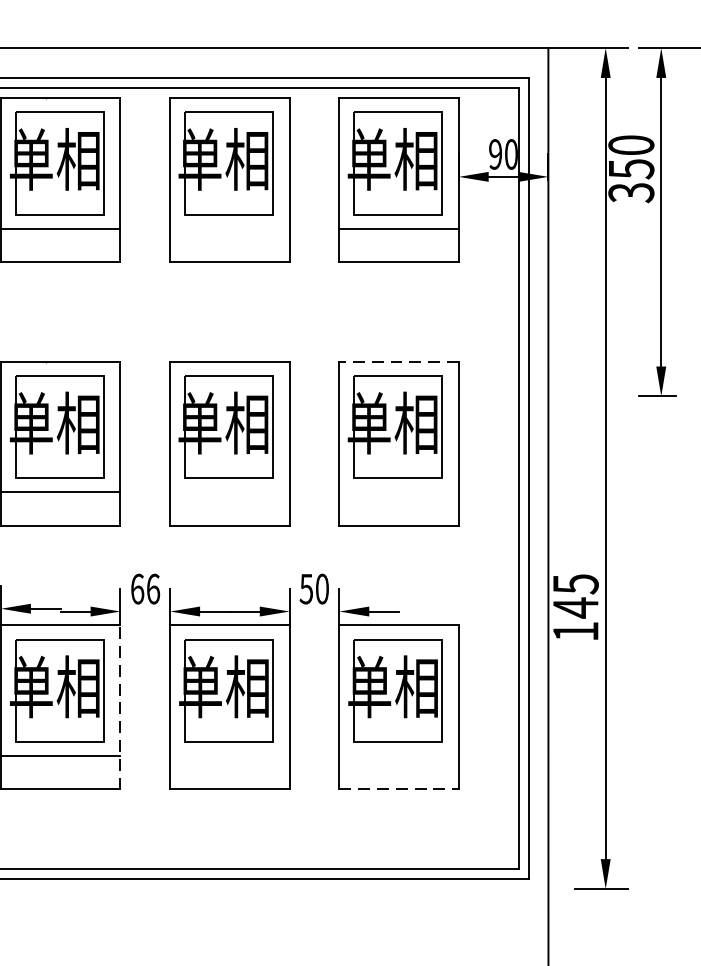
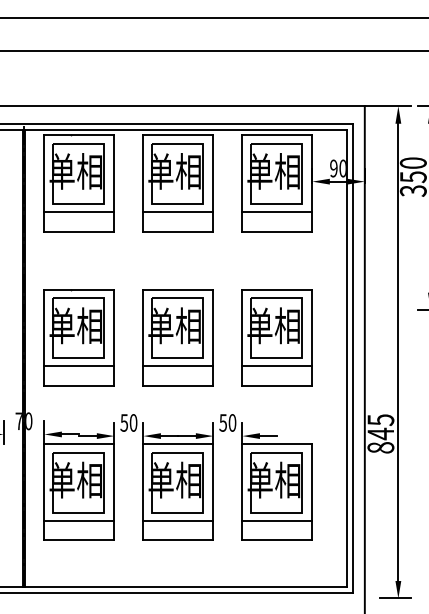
line: (230, 229) -> (178, 212), added
line: (399, 361) -> (277, 289), dashed -> solid
line: (230, 492) -> (178, 366), added
line: (399, 492) -> (277, 366), added
text: (144, 588) -> (128, 422), 66 -> 50
text: (575, 631) -> (380, 447), 145 -> 845
line: (120, 706) -> (114, 491), dashed -> solid
line: (230, 755) -> (178, 520), added
line: (399, 755) -> (277, 520), added
line: (399, 789) -> (277, 540), dashed -> solid

